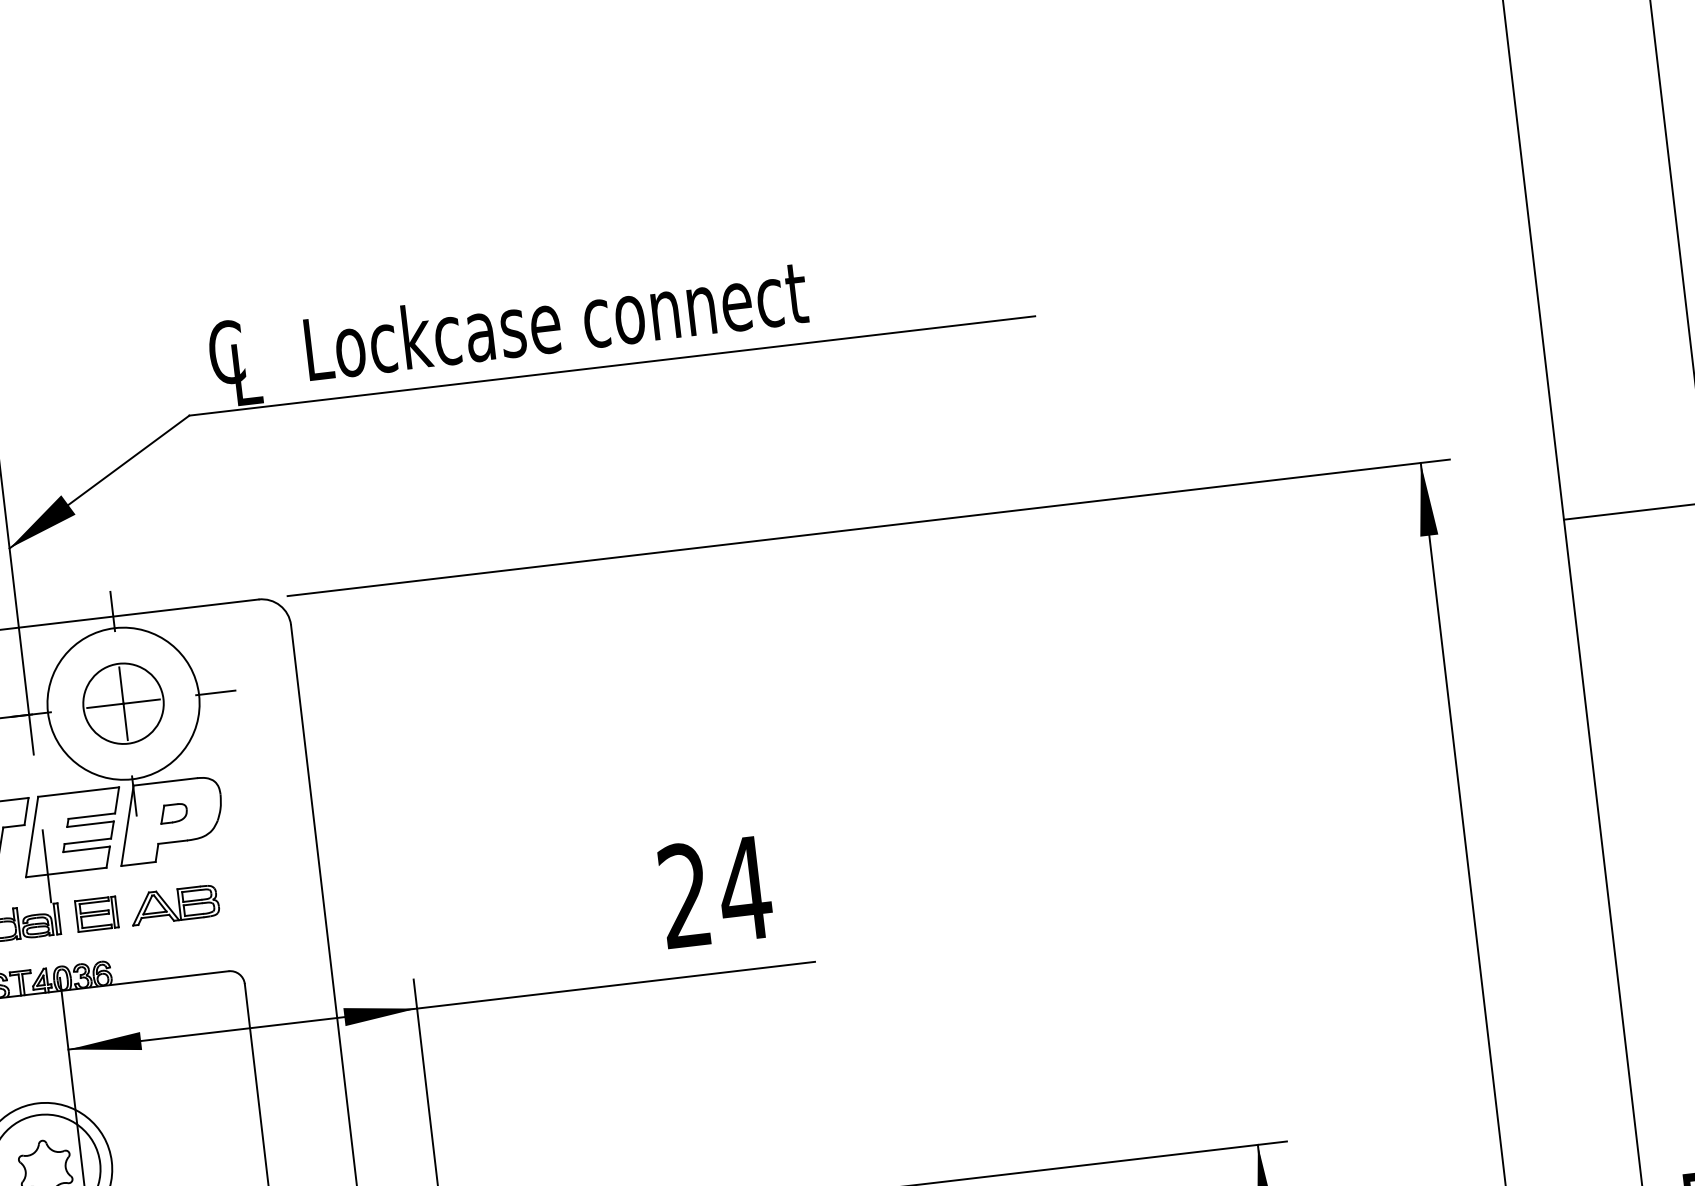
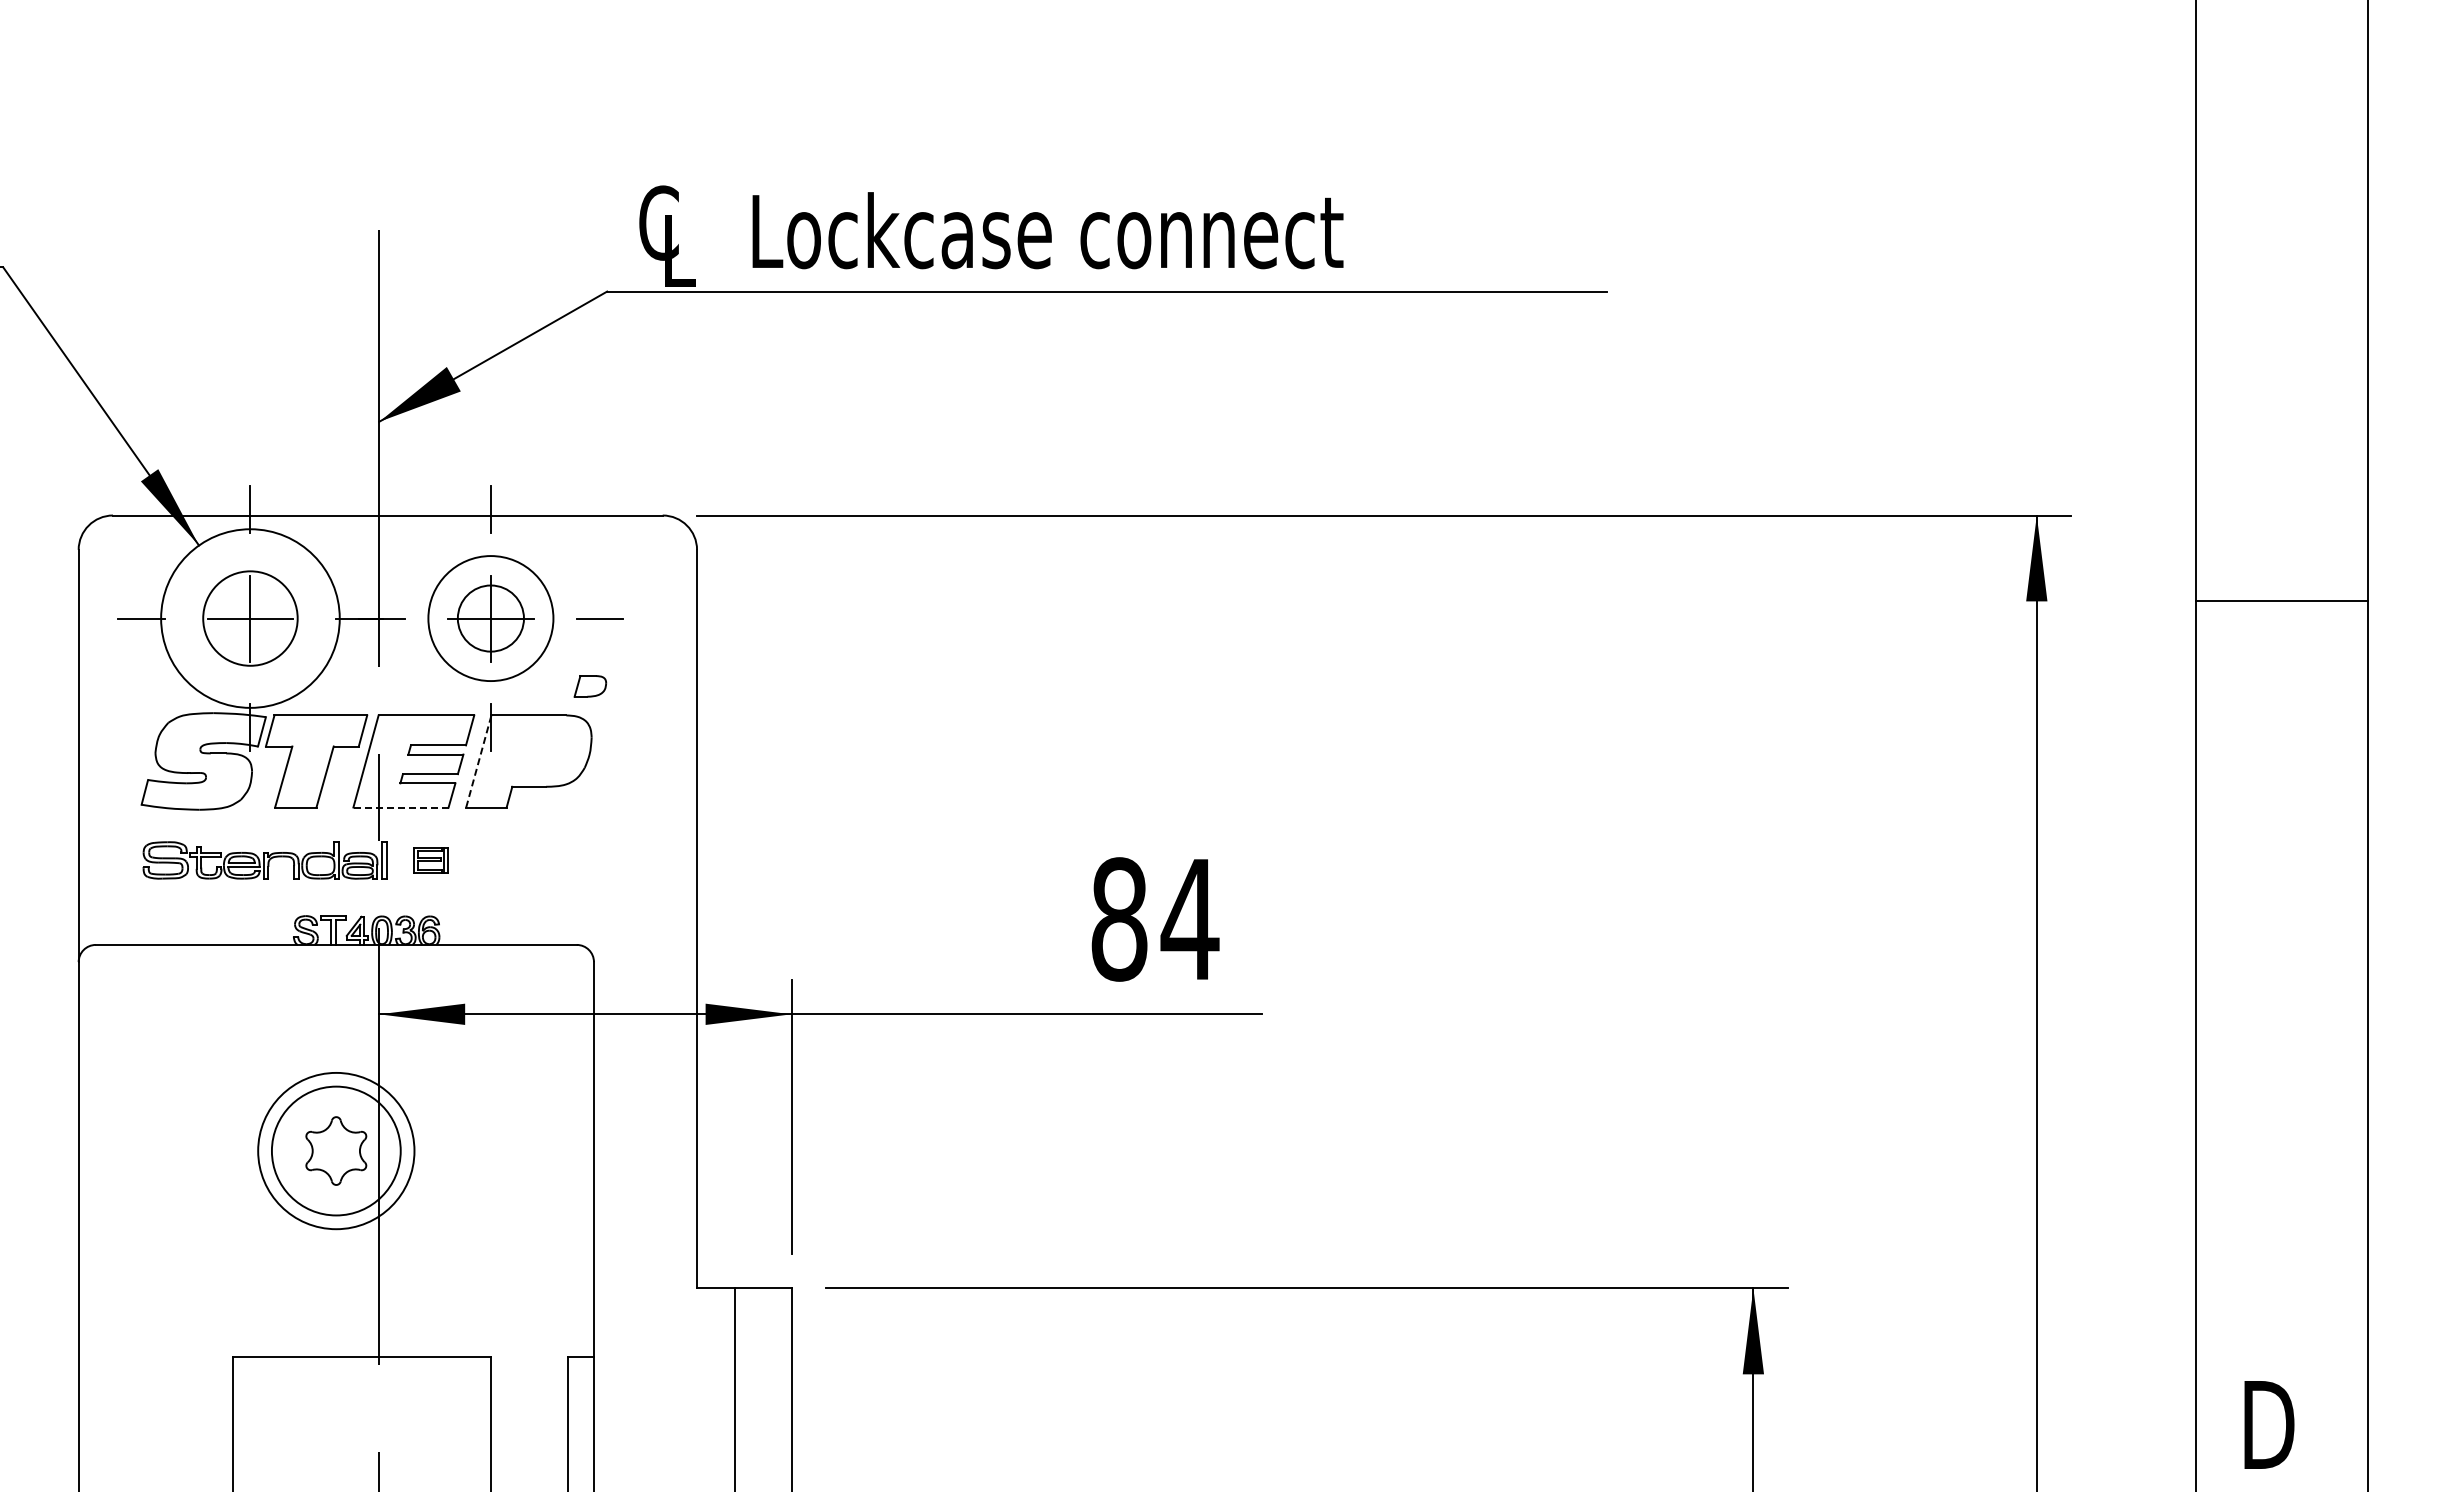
circle: (123, 703) -> (490, 618), size x0.7
circle: (123, 703) -> (490, 618), size x0.7
part: (173, 813) -> (590, 686), moved
line: (127, 825) -> (478, 761), solid -> dashed
line: (66, 872) -> (401, 807), solid -> dashed
text: (685, 895) -> (1119, 919), 24 -> 84
part: (174, 905) -> (522, 860), removed
part: (96, 914) -> (430, 860), size x0.7

